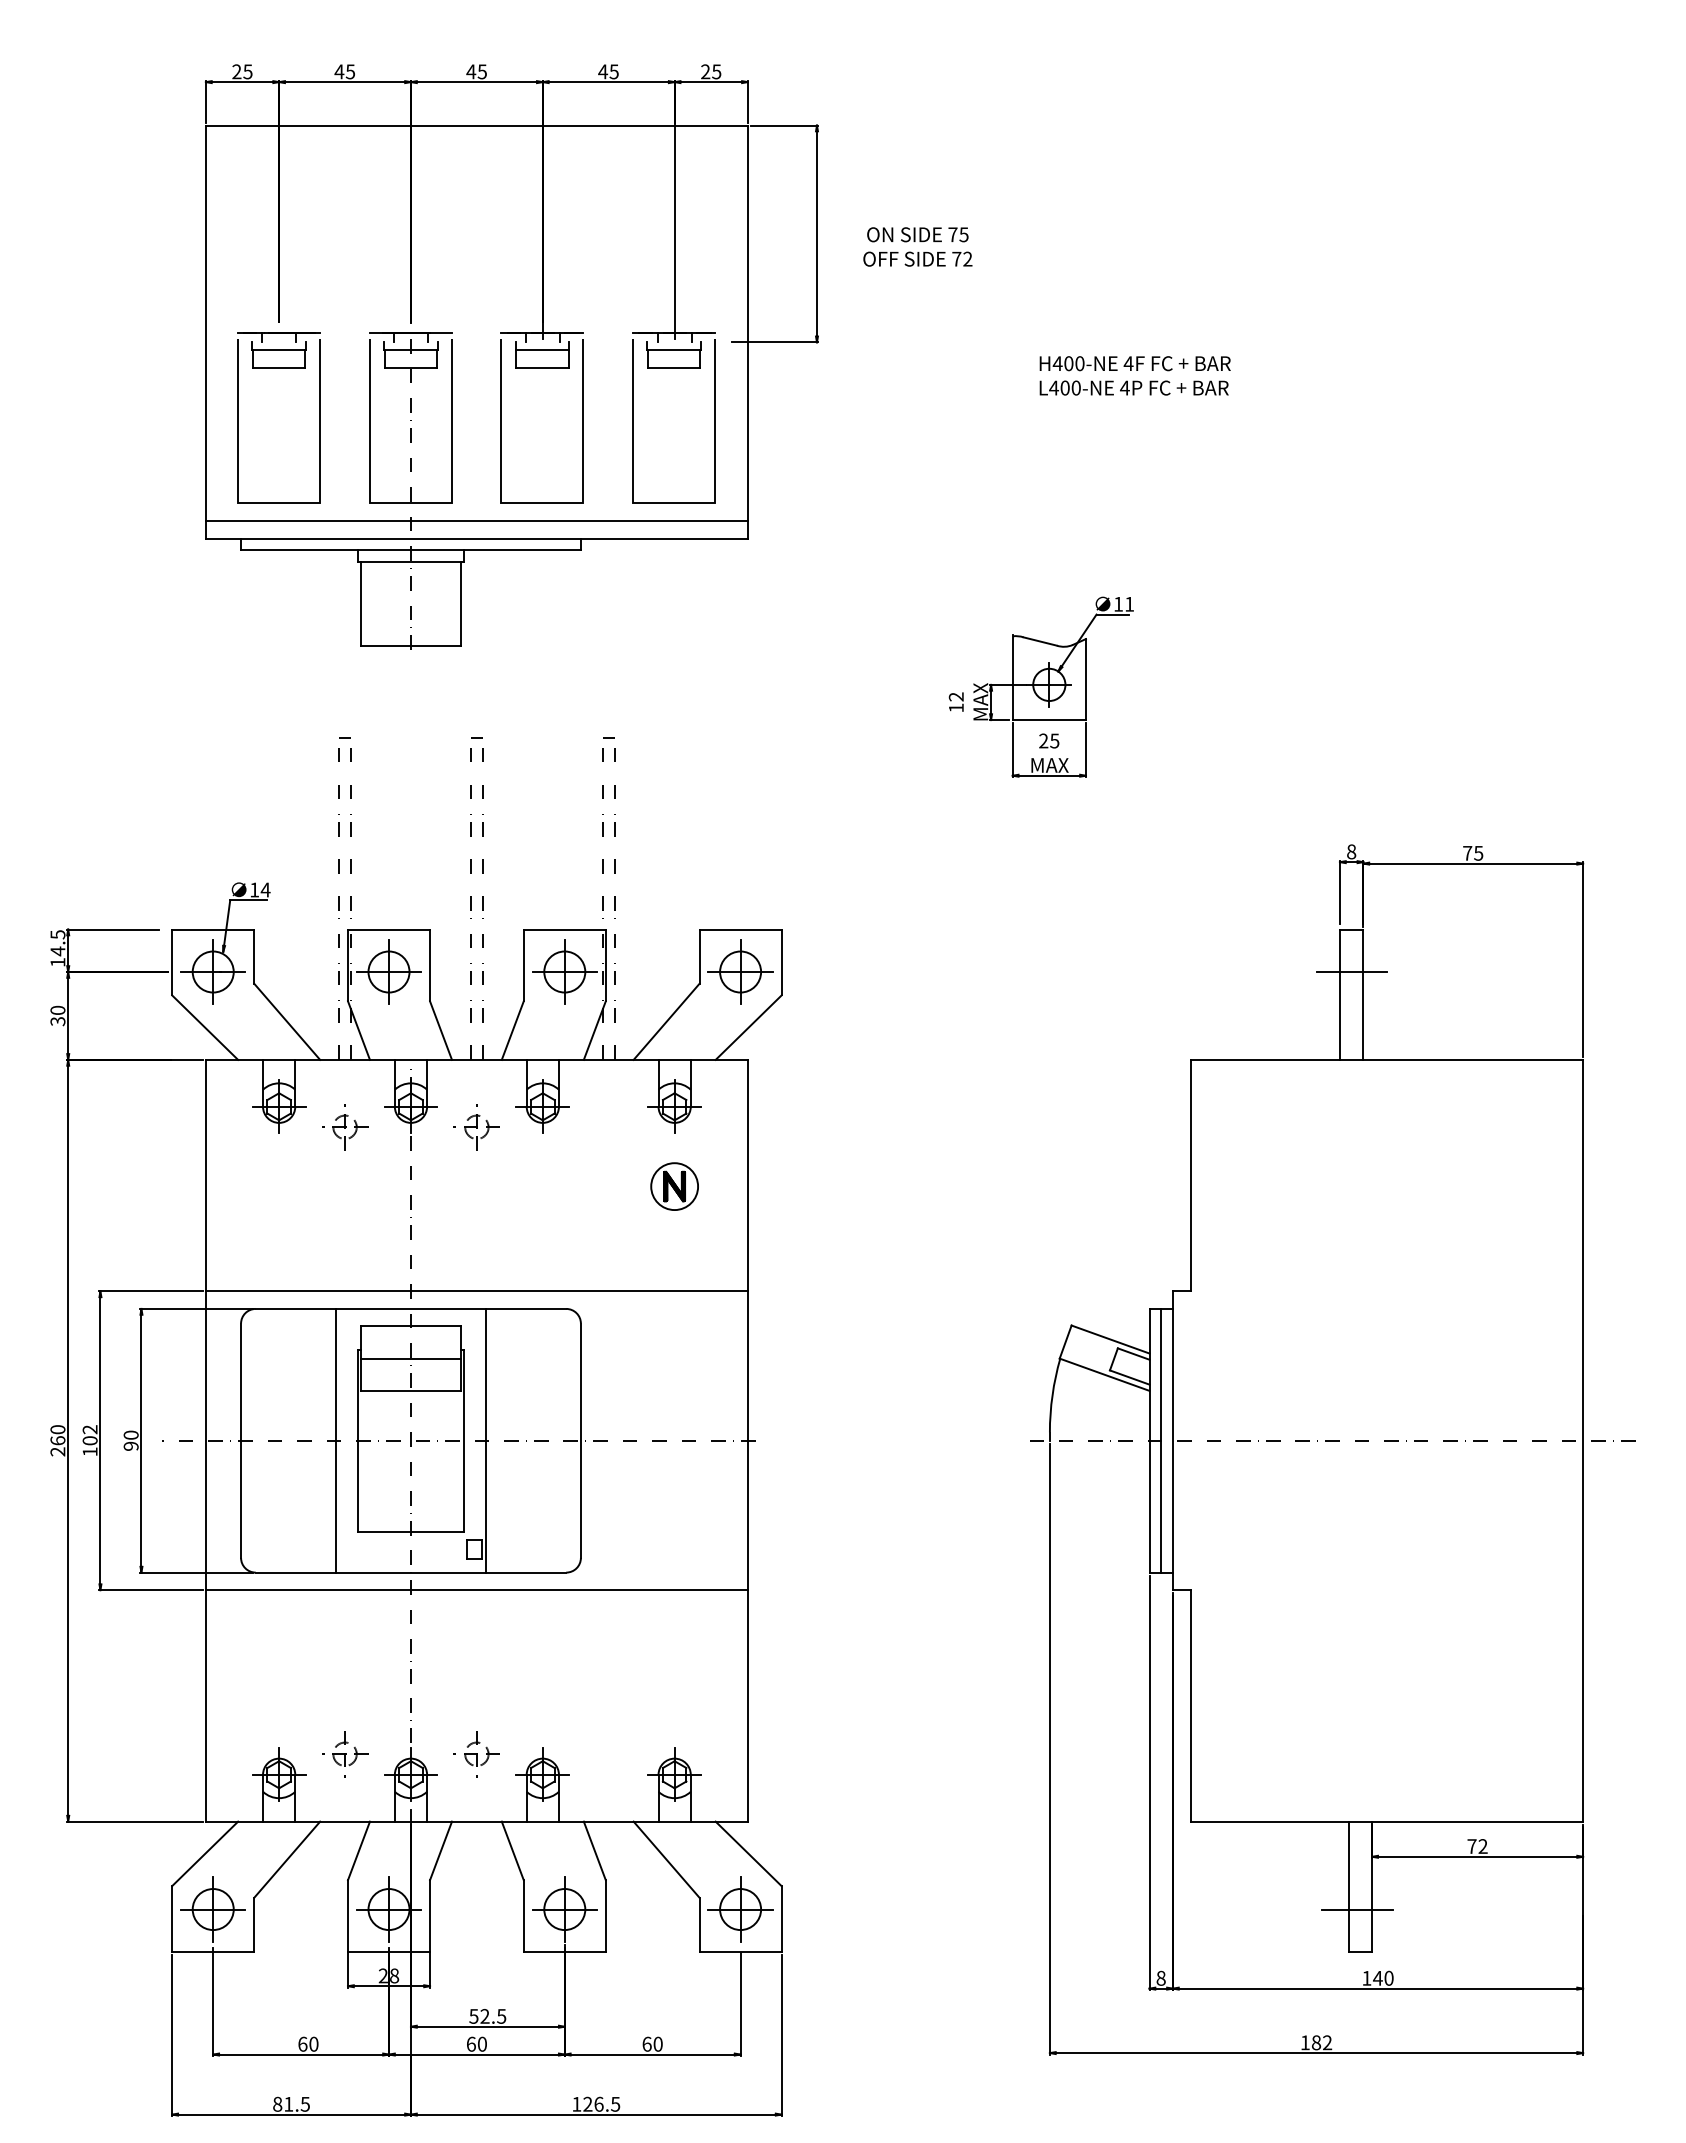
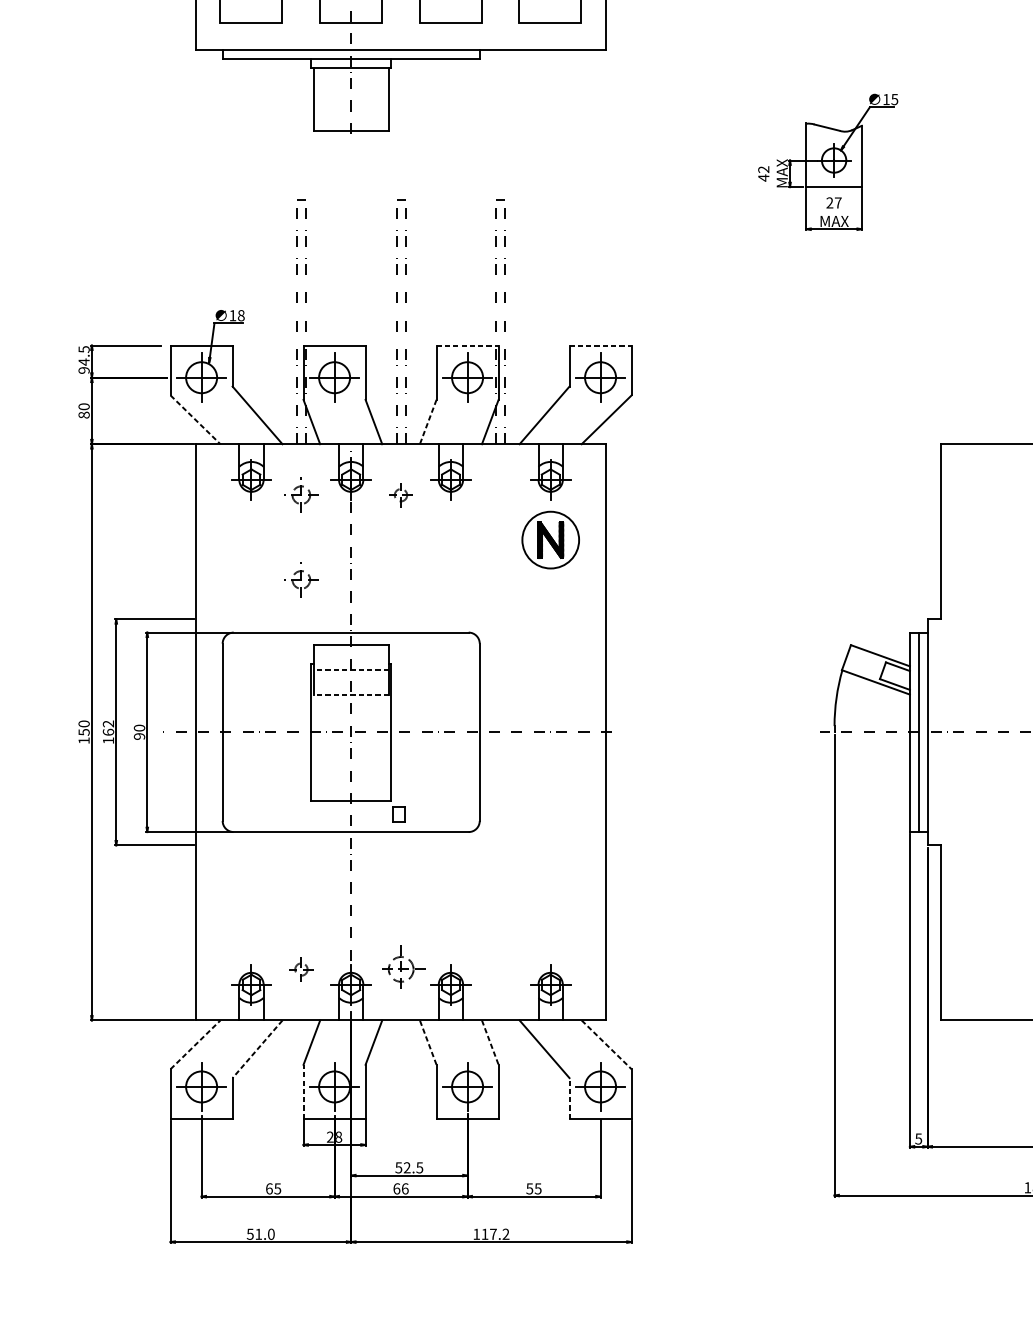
line: (476, 521) -> (400, 36), removed
text: (1129, 604) -> (894, 99), 11 -> 15
text: (956, 708) -> (763, 178), 12 -> 42
text: (1054, 740) -> (838, 202), 25 -> 27
text: (265, 889) -> (241, 315), 14 -> 18
line: (565, 929) -> (468, 345), solid -> dashed
line: (741, 929) -> (601, 345), solid -> dashed
text: (57, 962) -> (83, 370), 14.5 -> 94.5
text: (57, 1021) -> (83, 415), 30 -> 80
line: (205, 1028) -> (195, 420), solid -> dashed
line: (512, 1031) -> (428, 422), solid -> dashed
part: (476, 1127) -> (400, 495), size x0.7
part: (674, 1186) -> (550, 539), size x1.6
part: (345, 1239) -> (301, 580), added
line: (476, 1291) -> (400, 619), removed
line: (410, 1358) -> (350, 670), solid -> dashed
line: (410, 1390) -> (350, 694), solid -> dashed
text: (89, 1440) -> (108, 732), 102 -> 162
line: (336, 1440) -> (294, 732), removed
line: (485, 1440) -> (407, 732), removed
text: (57, 1446) -> (83, 736), 260 -> 150
line: (476, 1590) -> (400, 845), removed
part: (345, 1754) -> (301, 969), size x0.7
part: (476, 1754) -> (400, 969), size x1.4
line: (512, 1850) -> (428, 1042), solid -> dashed
line: (595, 1851) -> (490, 1043), solid -> dashed
line: (205, 1853) -> (195, 1044), solid -> dashed
line: (749, 1854) -> (607, 1045), solid -> dashed
line: (286, 1860) -> (257, 1049), solid -> dashed
line: (348, 1916) -> (303, 1092), solid -> dashed
line: (699, 1924) -> (569, 1098), solid -> dashed
text: (1160, 1977) -> (918, 1138), 8 -> 5
text: (313, 2043) -> (277, 1188), 60 -> 65
text: (482, 2043) -> (405, 1188), 60 -> 66
text: (652, 2043) -> (533, 1188), 60 -> 55
text: (291, 2103) -> (260, 1233), 81.5 -> 51.0
text: (601, 2103) -> (495, 1233), 126.5 -> 117.2

